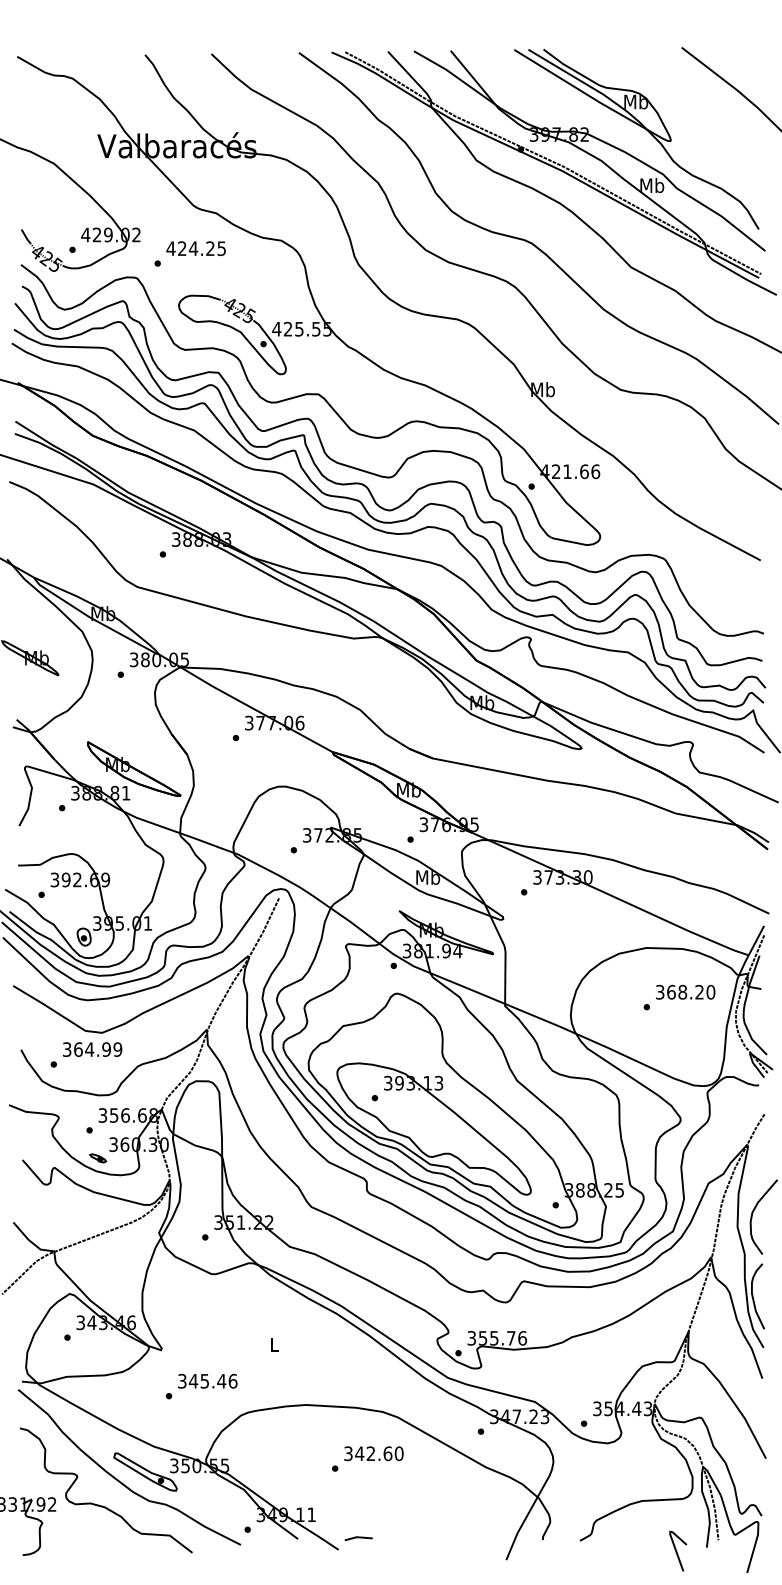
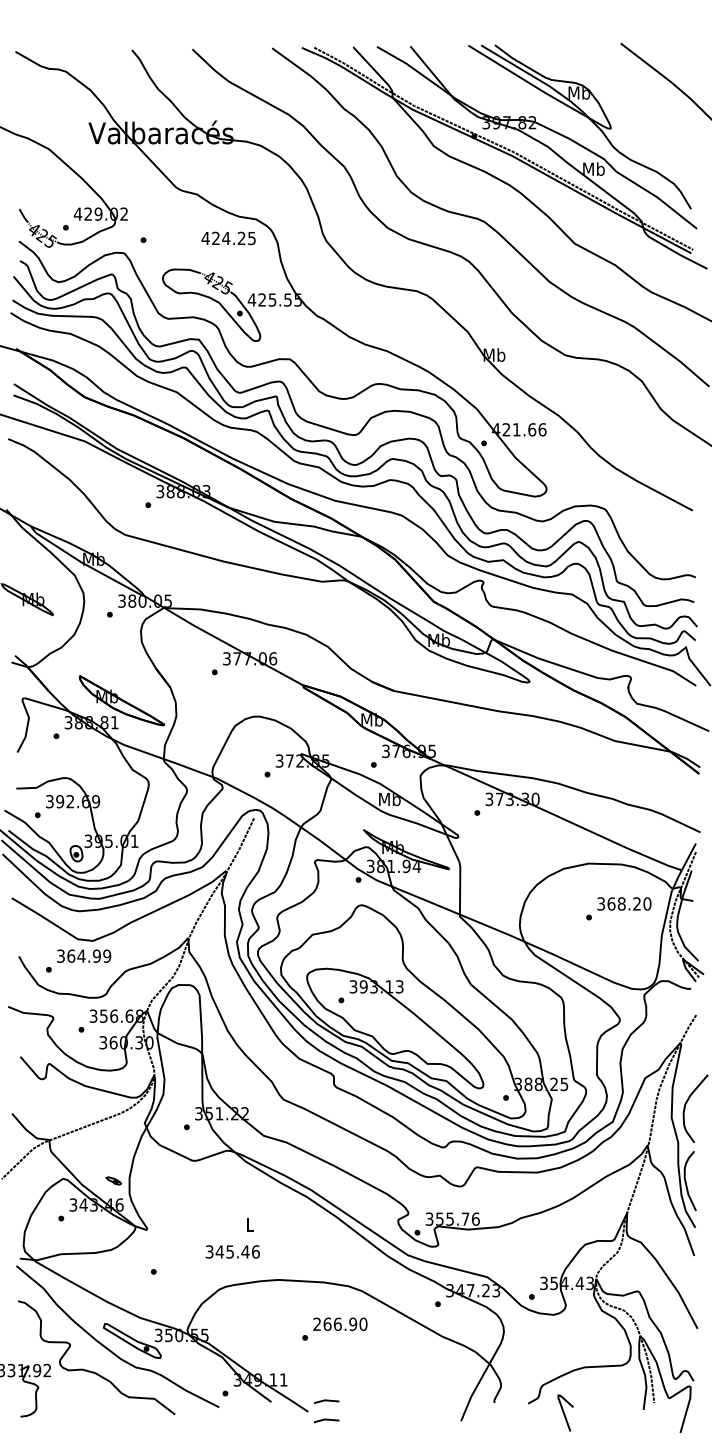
text: (195, 248) -> (228, 238), moved
part: (97, 1158) -> (113, 1181), moved
text: (207, 1380) -> (232, 1251), moved
text: (368, 1453) -> (335, 1324), 342.60 -> 266.90
line: (677, 1551) -> (565, 1413), moved
line: (358, 1559) -> (326, 1420), added

